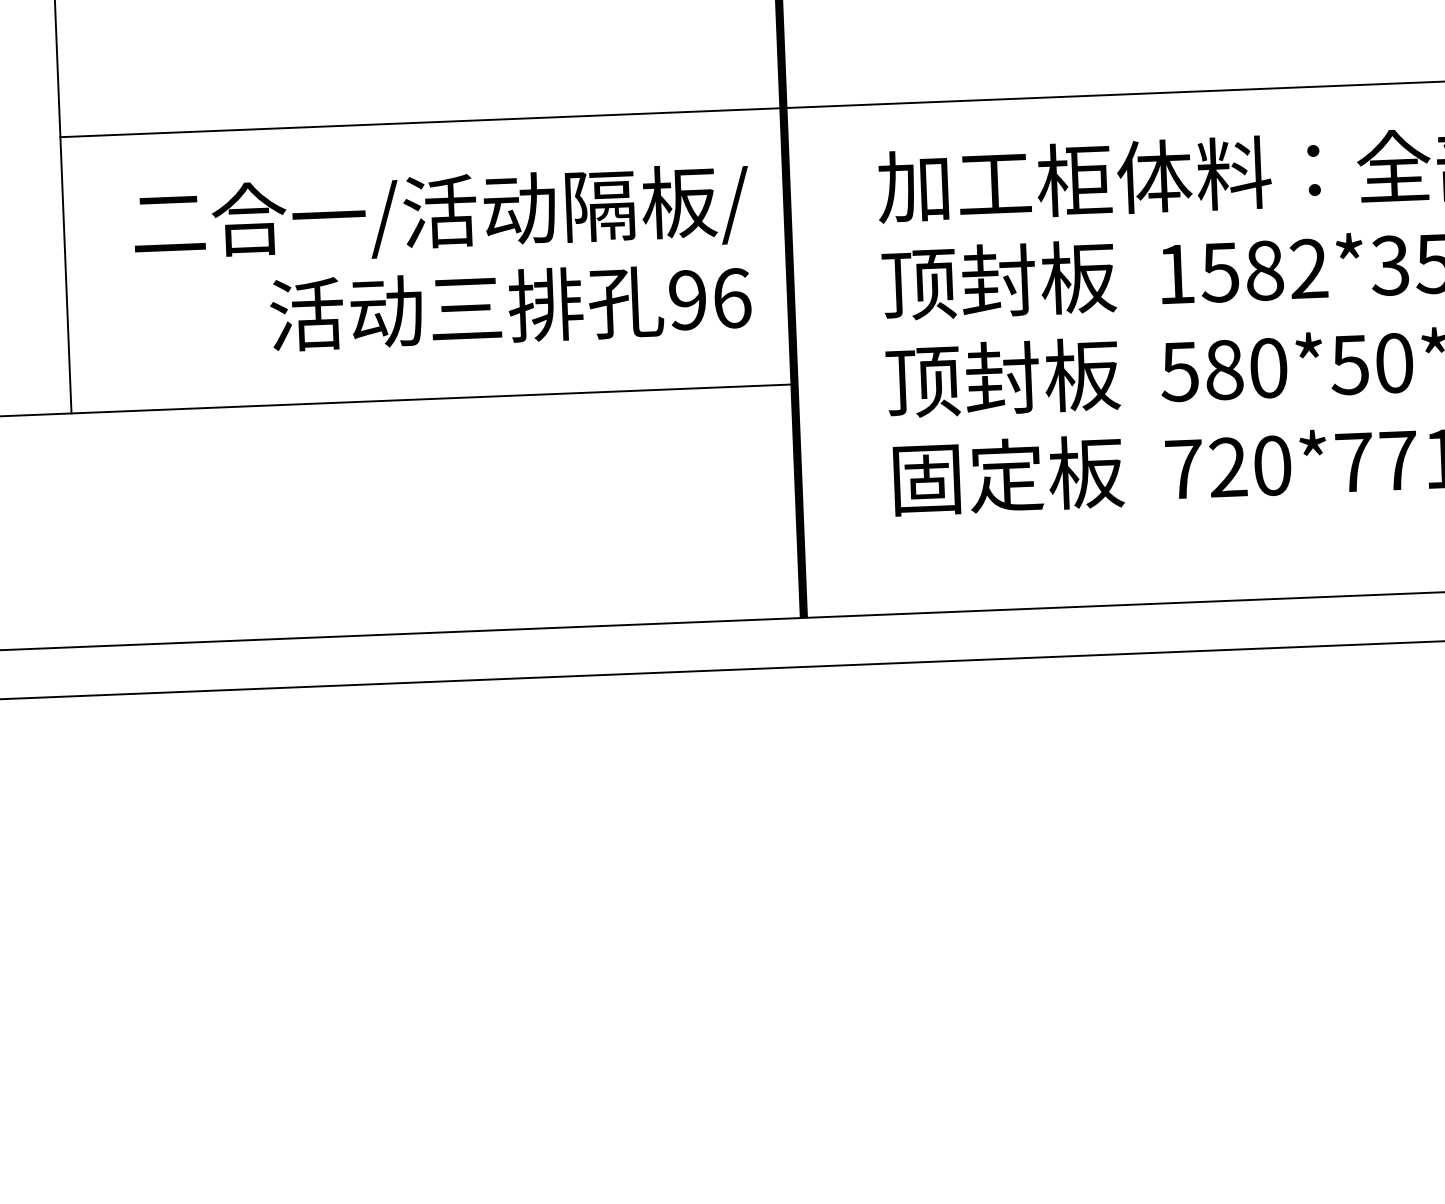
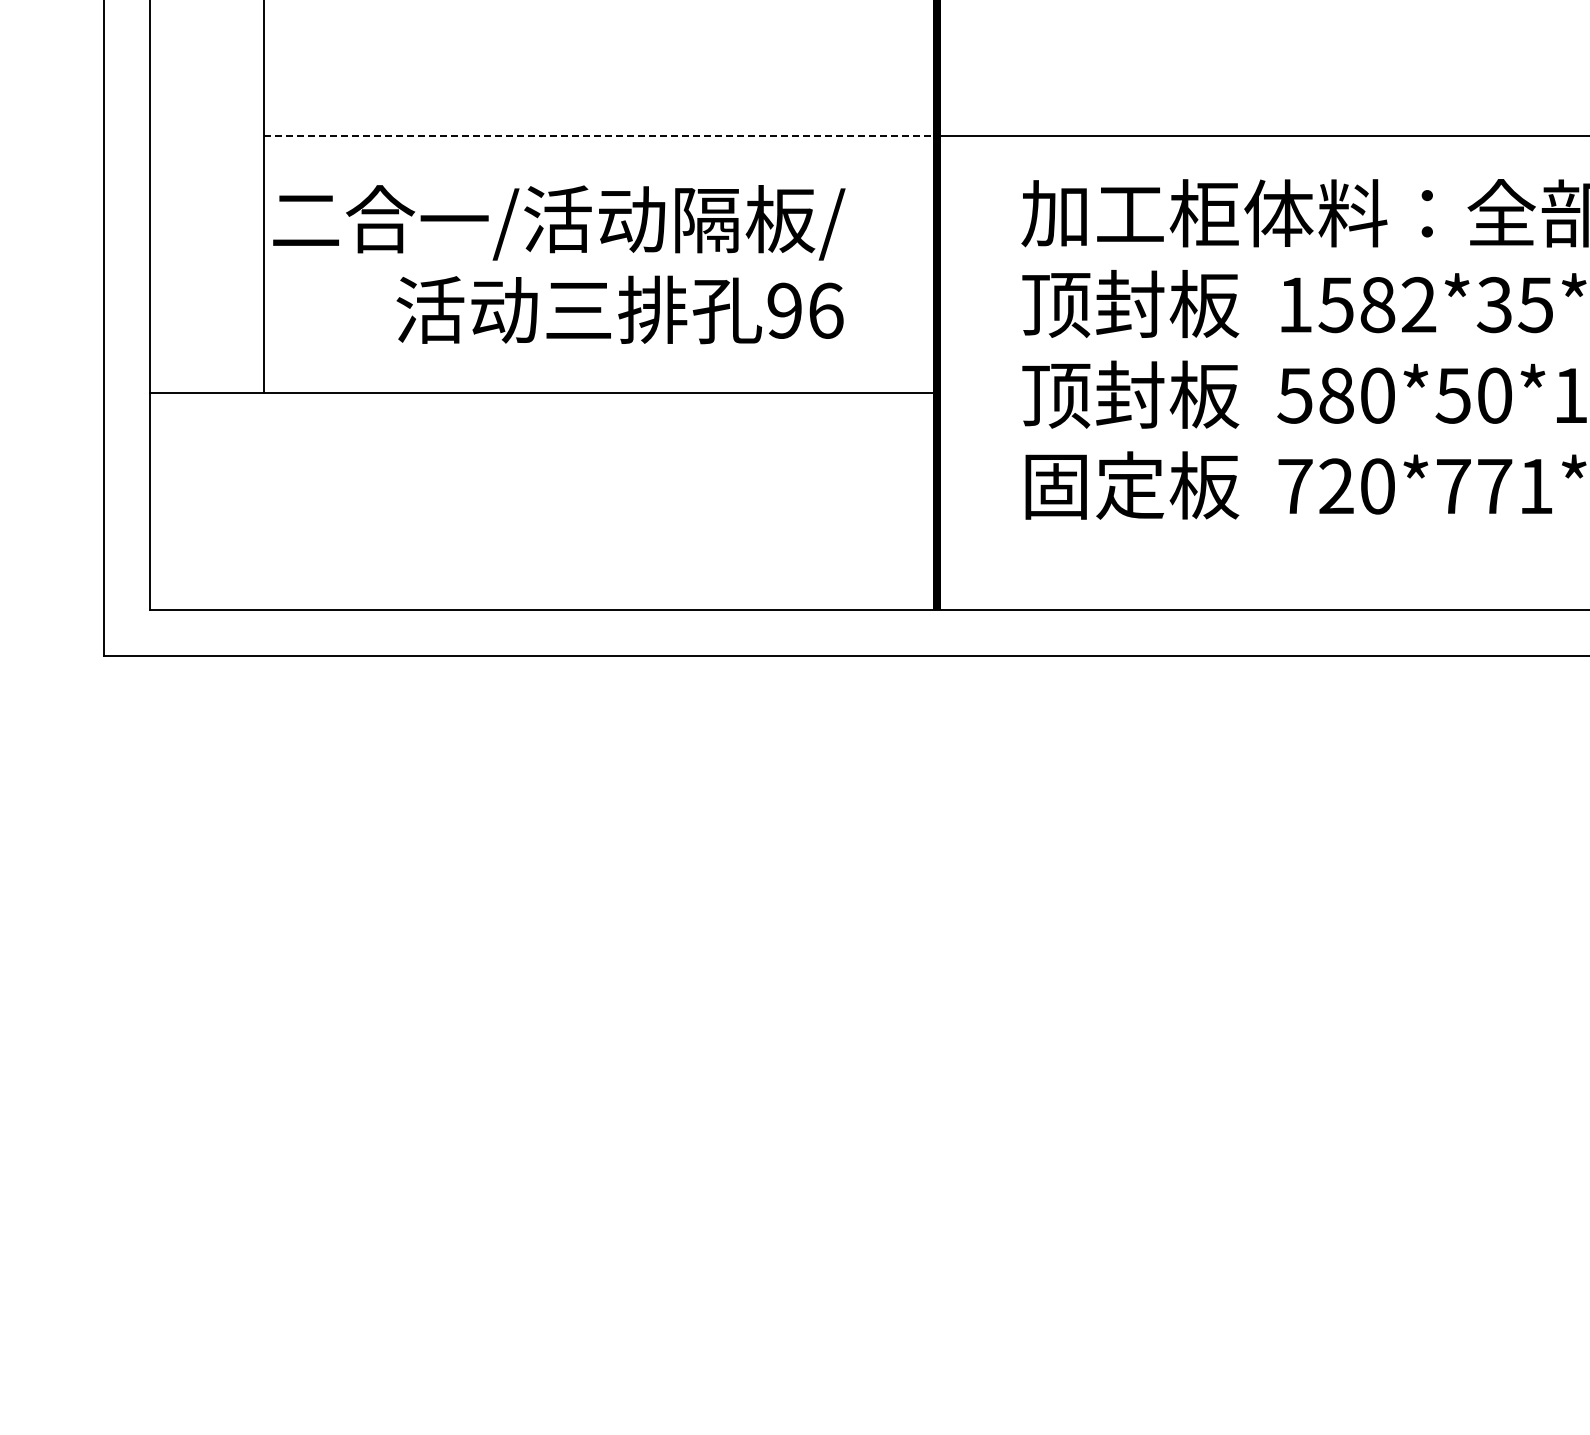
line: (422, 123) -> (600, 136), solid -> dashed
text: (443, 260) -> (559, 264), moved

